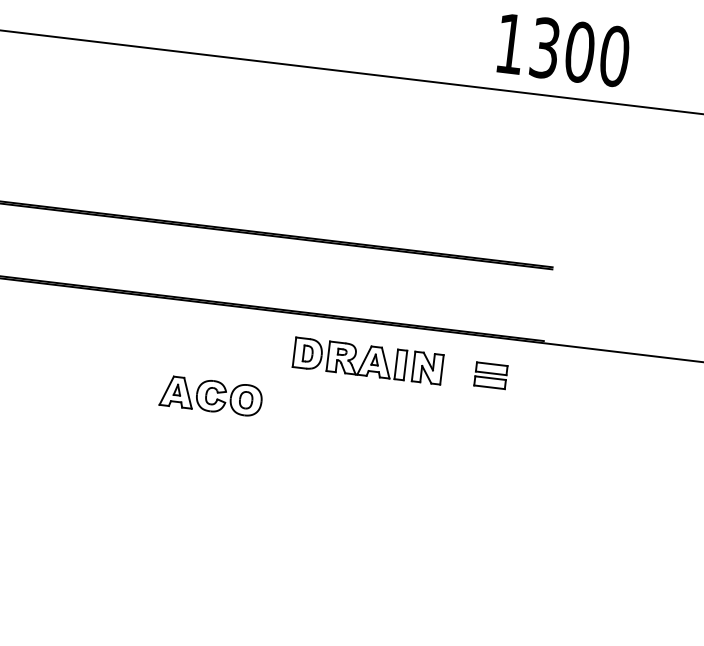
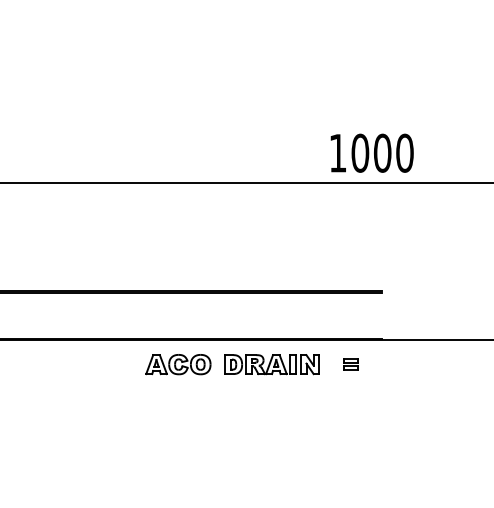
text: (545, 46) -> (360, 152), 1300 -> 1000
part: (490, 375) -> (350, 364), size x0.71
part: (211, 395) -> (178, 364), moved

